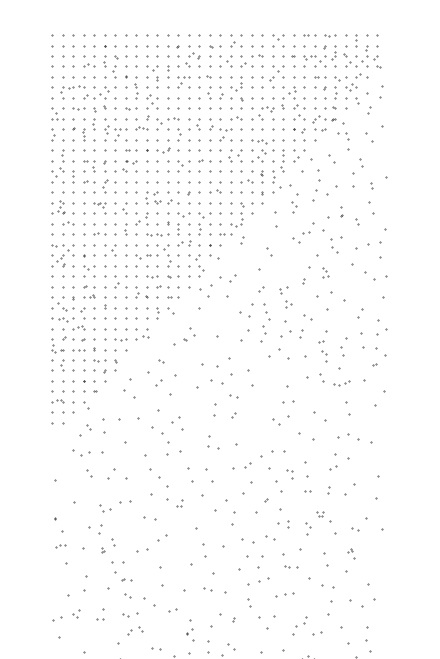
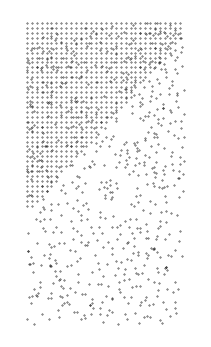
part: (266, 258) -> (127, 128), removed
part: (225, 388) -> (108, 189), size x0.7
part: (340, 560) -> (162, 270), size x0.7
part: (68, 606) -> (34, 292), size x0.7

